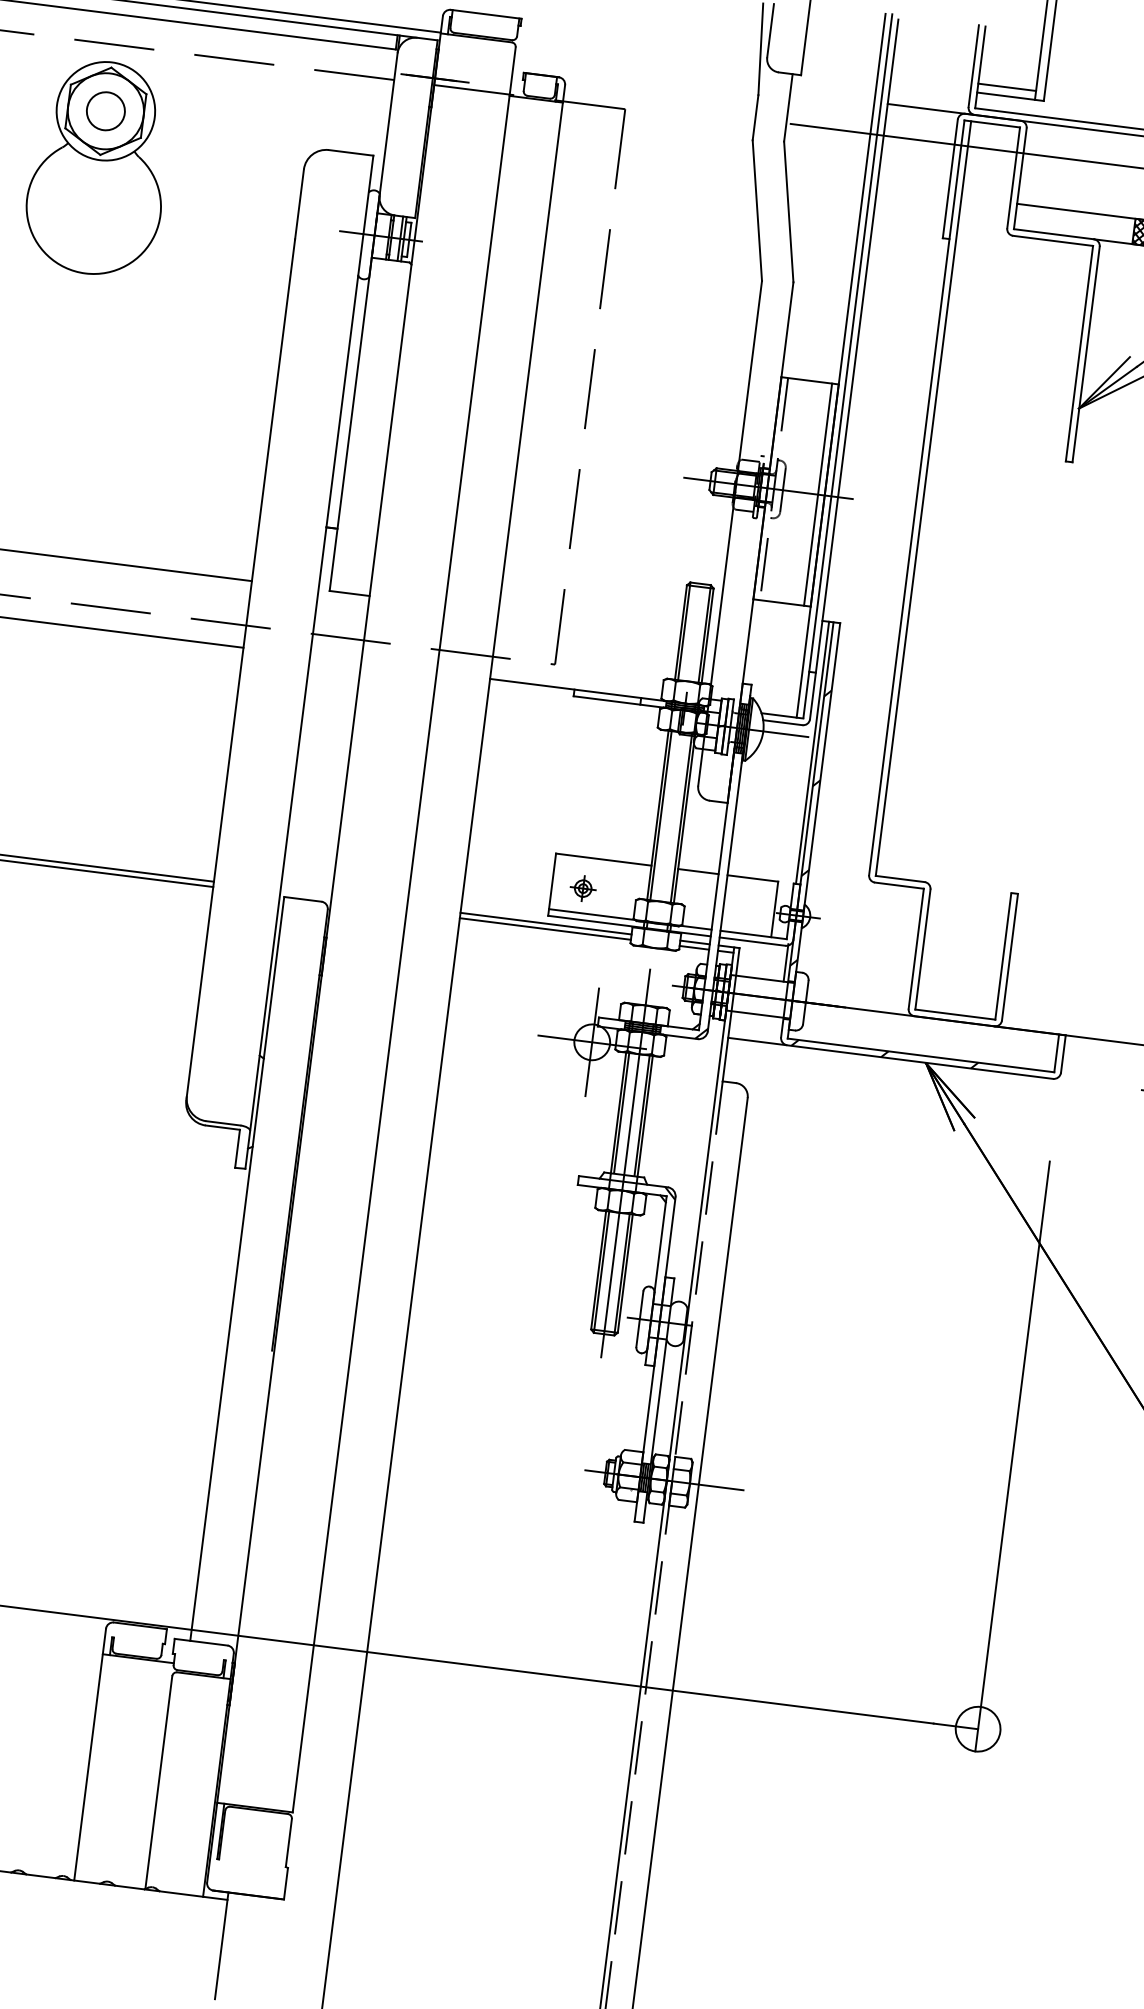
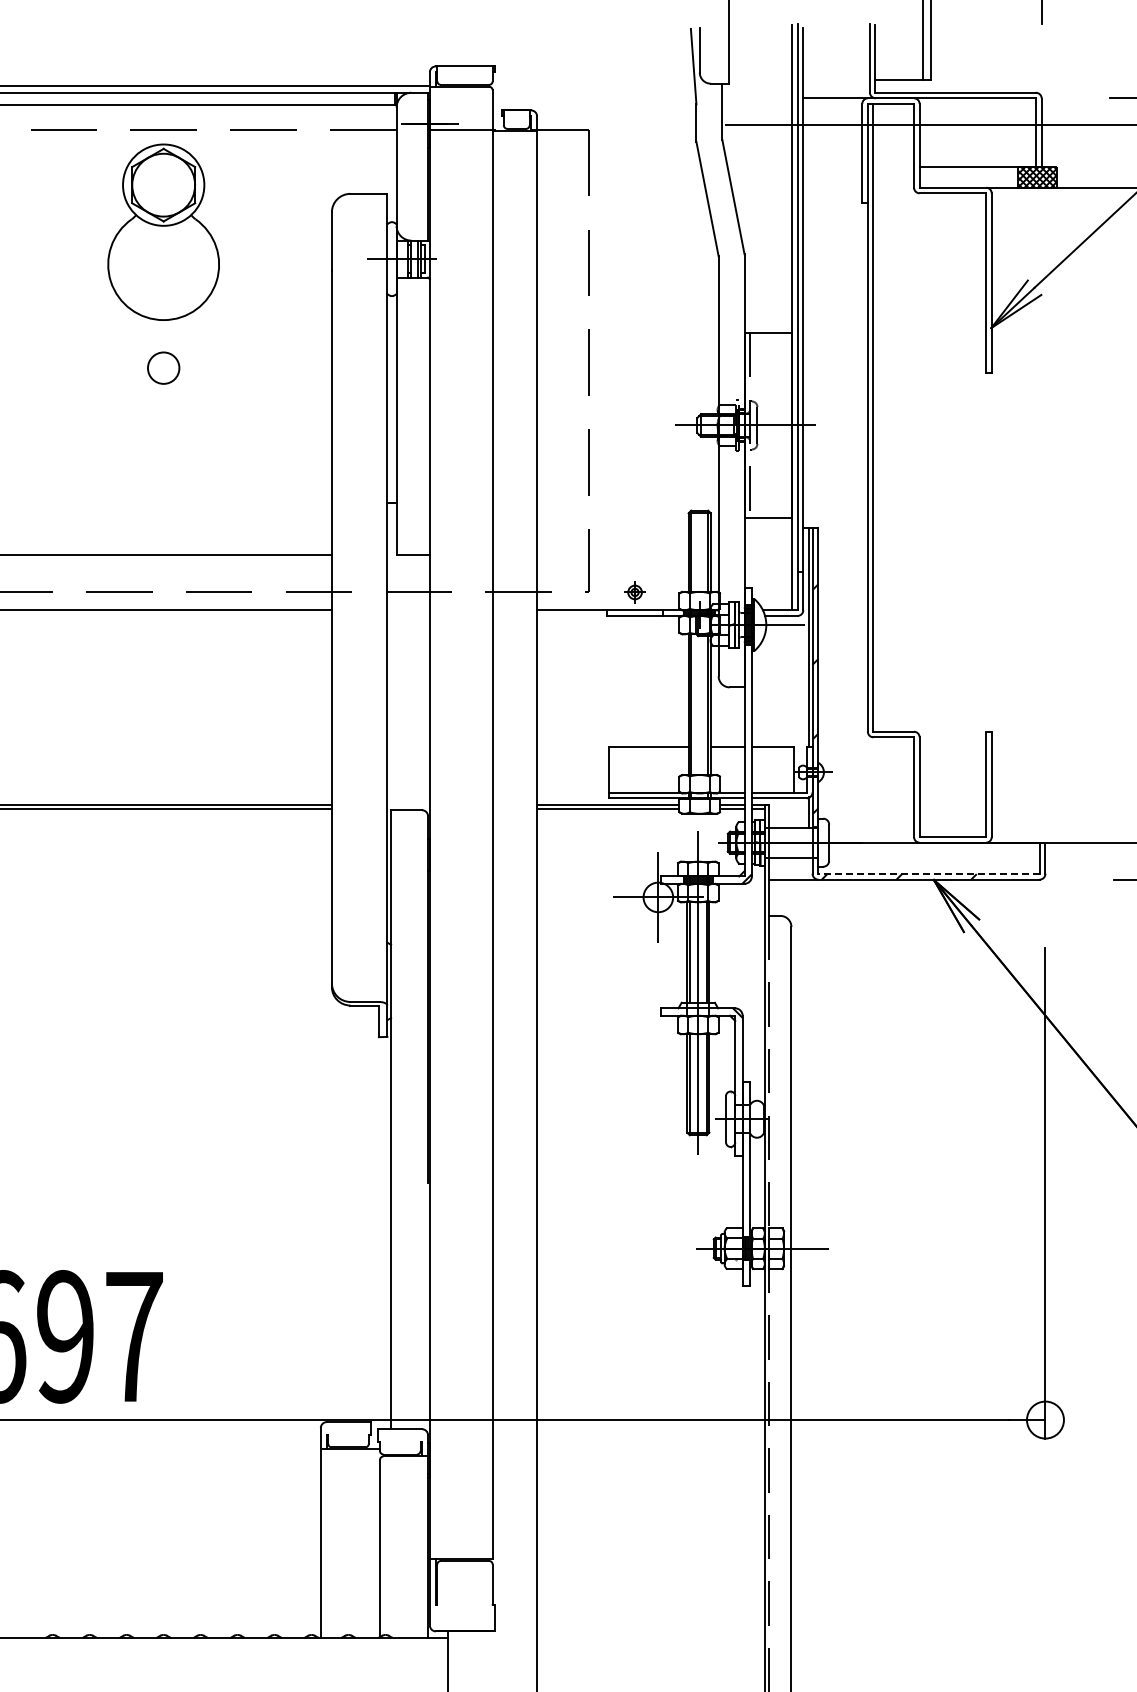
line: (1007, 87) -> (899, 72), removed
circle: (105, 110) -> (163, 367), moved
line: (817, 494) -> (786, 425), removed
part: (582, 888) -> (634, 592), moved
line: (921, 1055) -> (929, 874), solid -> dashed

